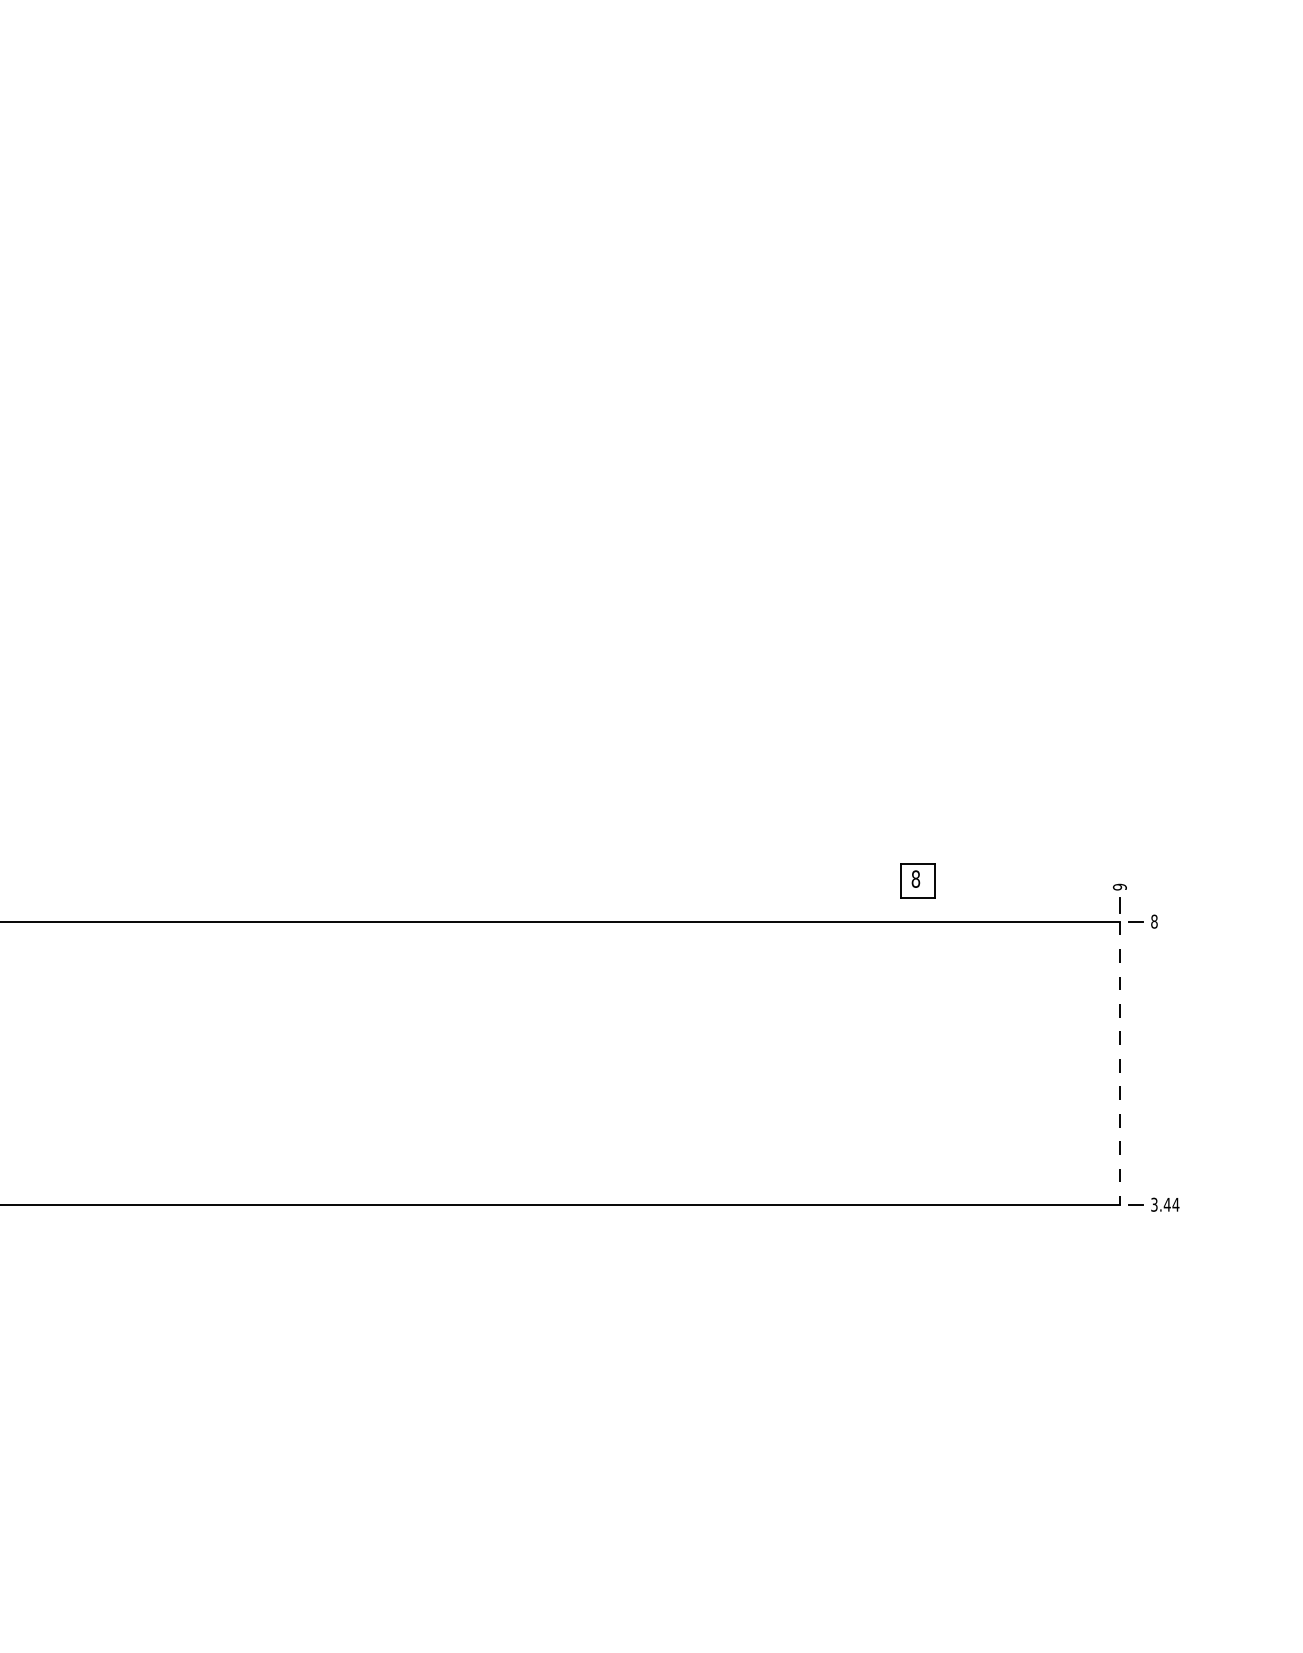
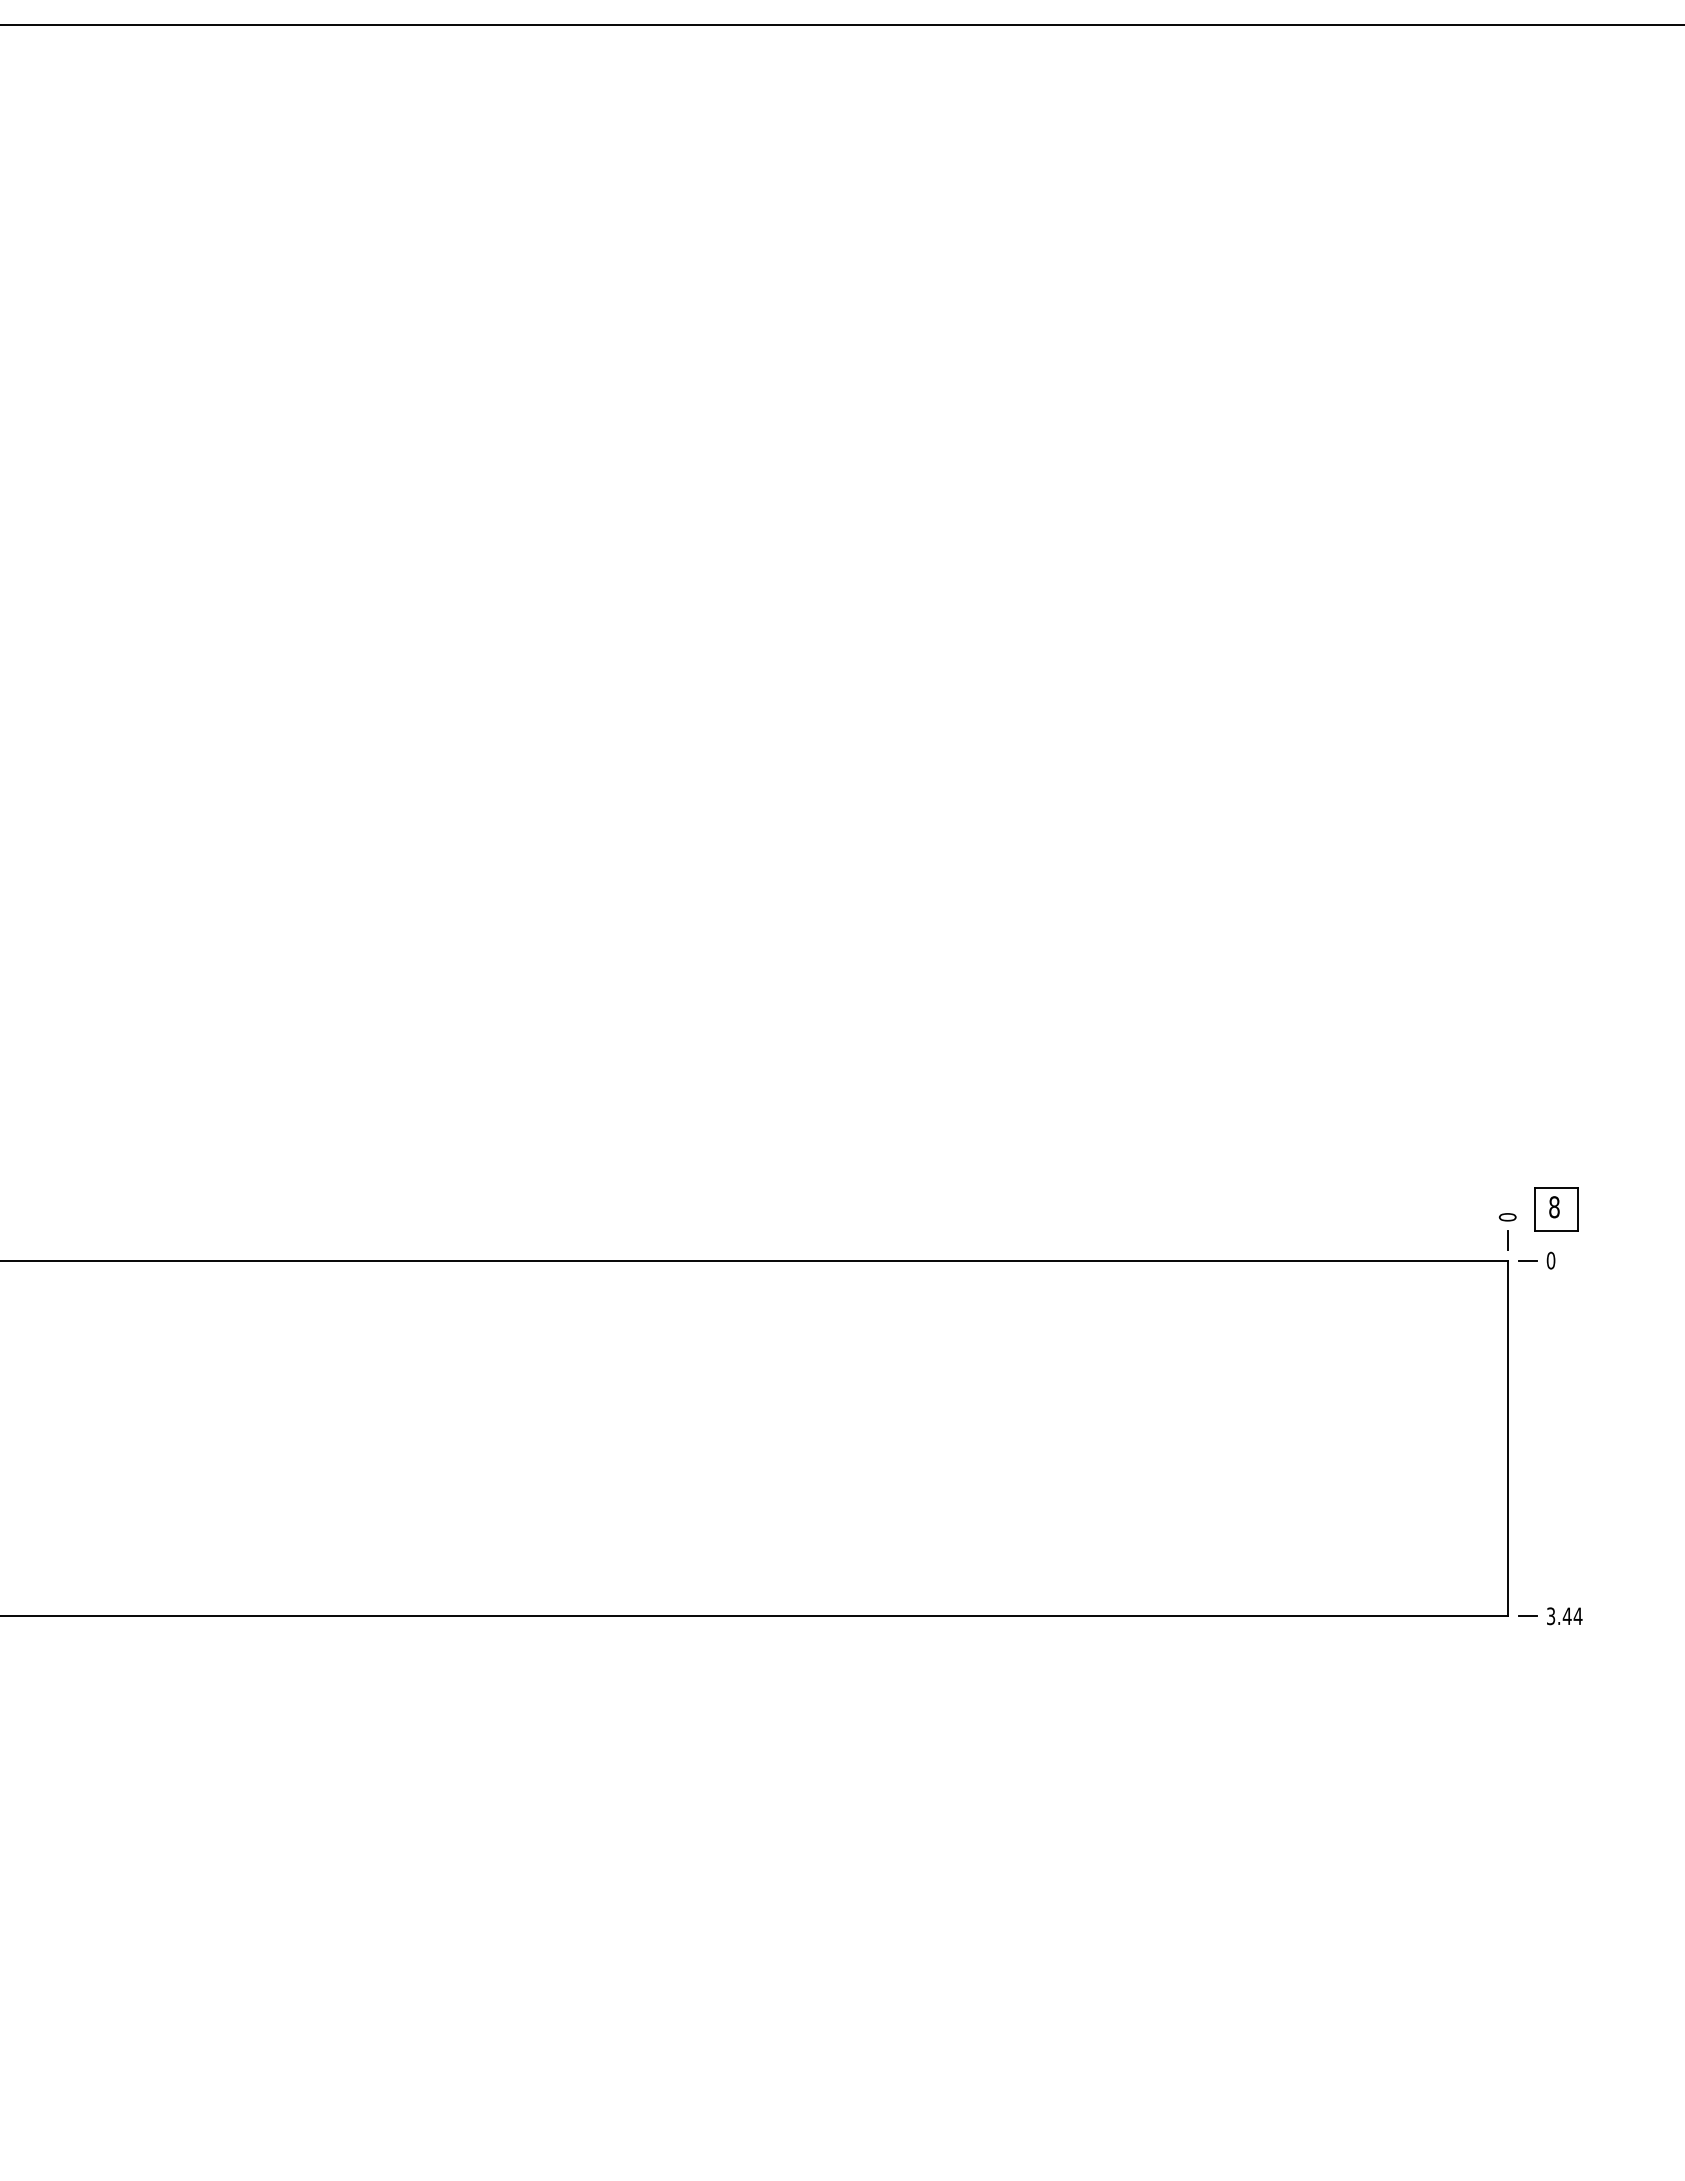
part: (917, 880) -> (1556, 1209), moved
text: (1119, 887) -> (1507, 1217), 9 -> 0
text: (1153, 921) -> (1550, 1260), 8 -> 0
line: (1119, 1063) -> (1507, 1438), dashed -> solid

